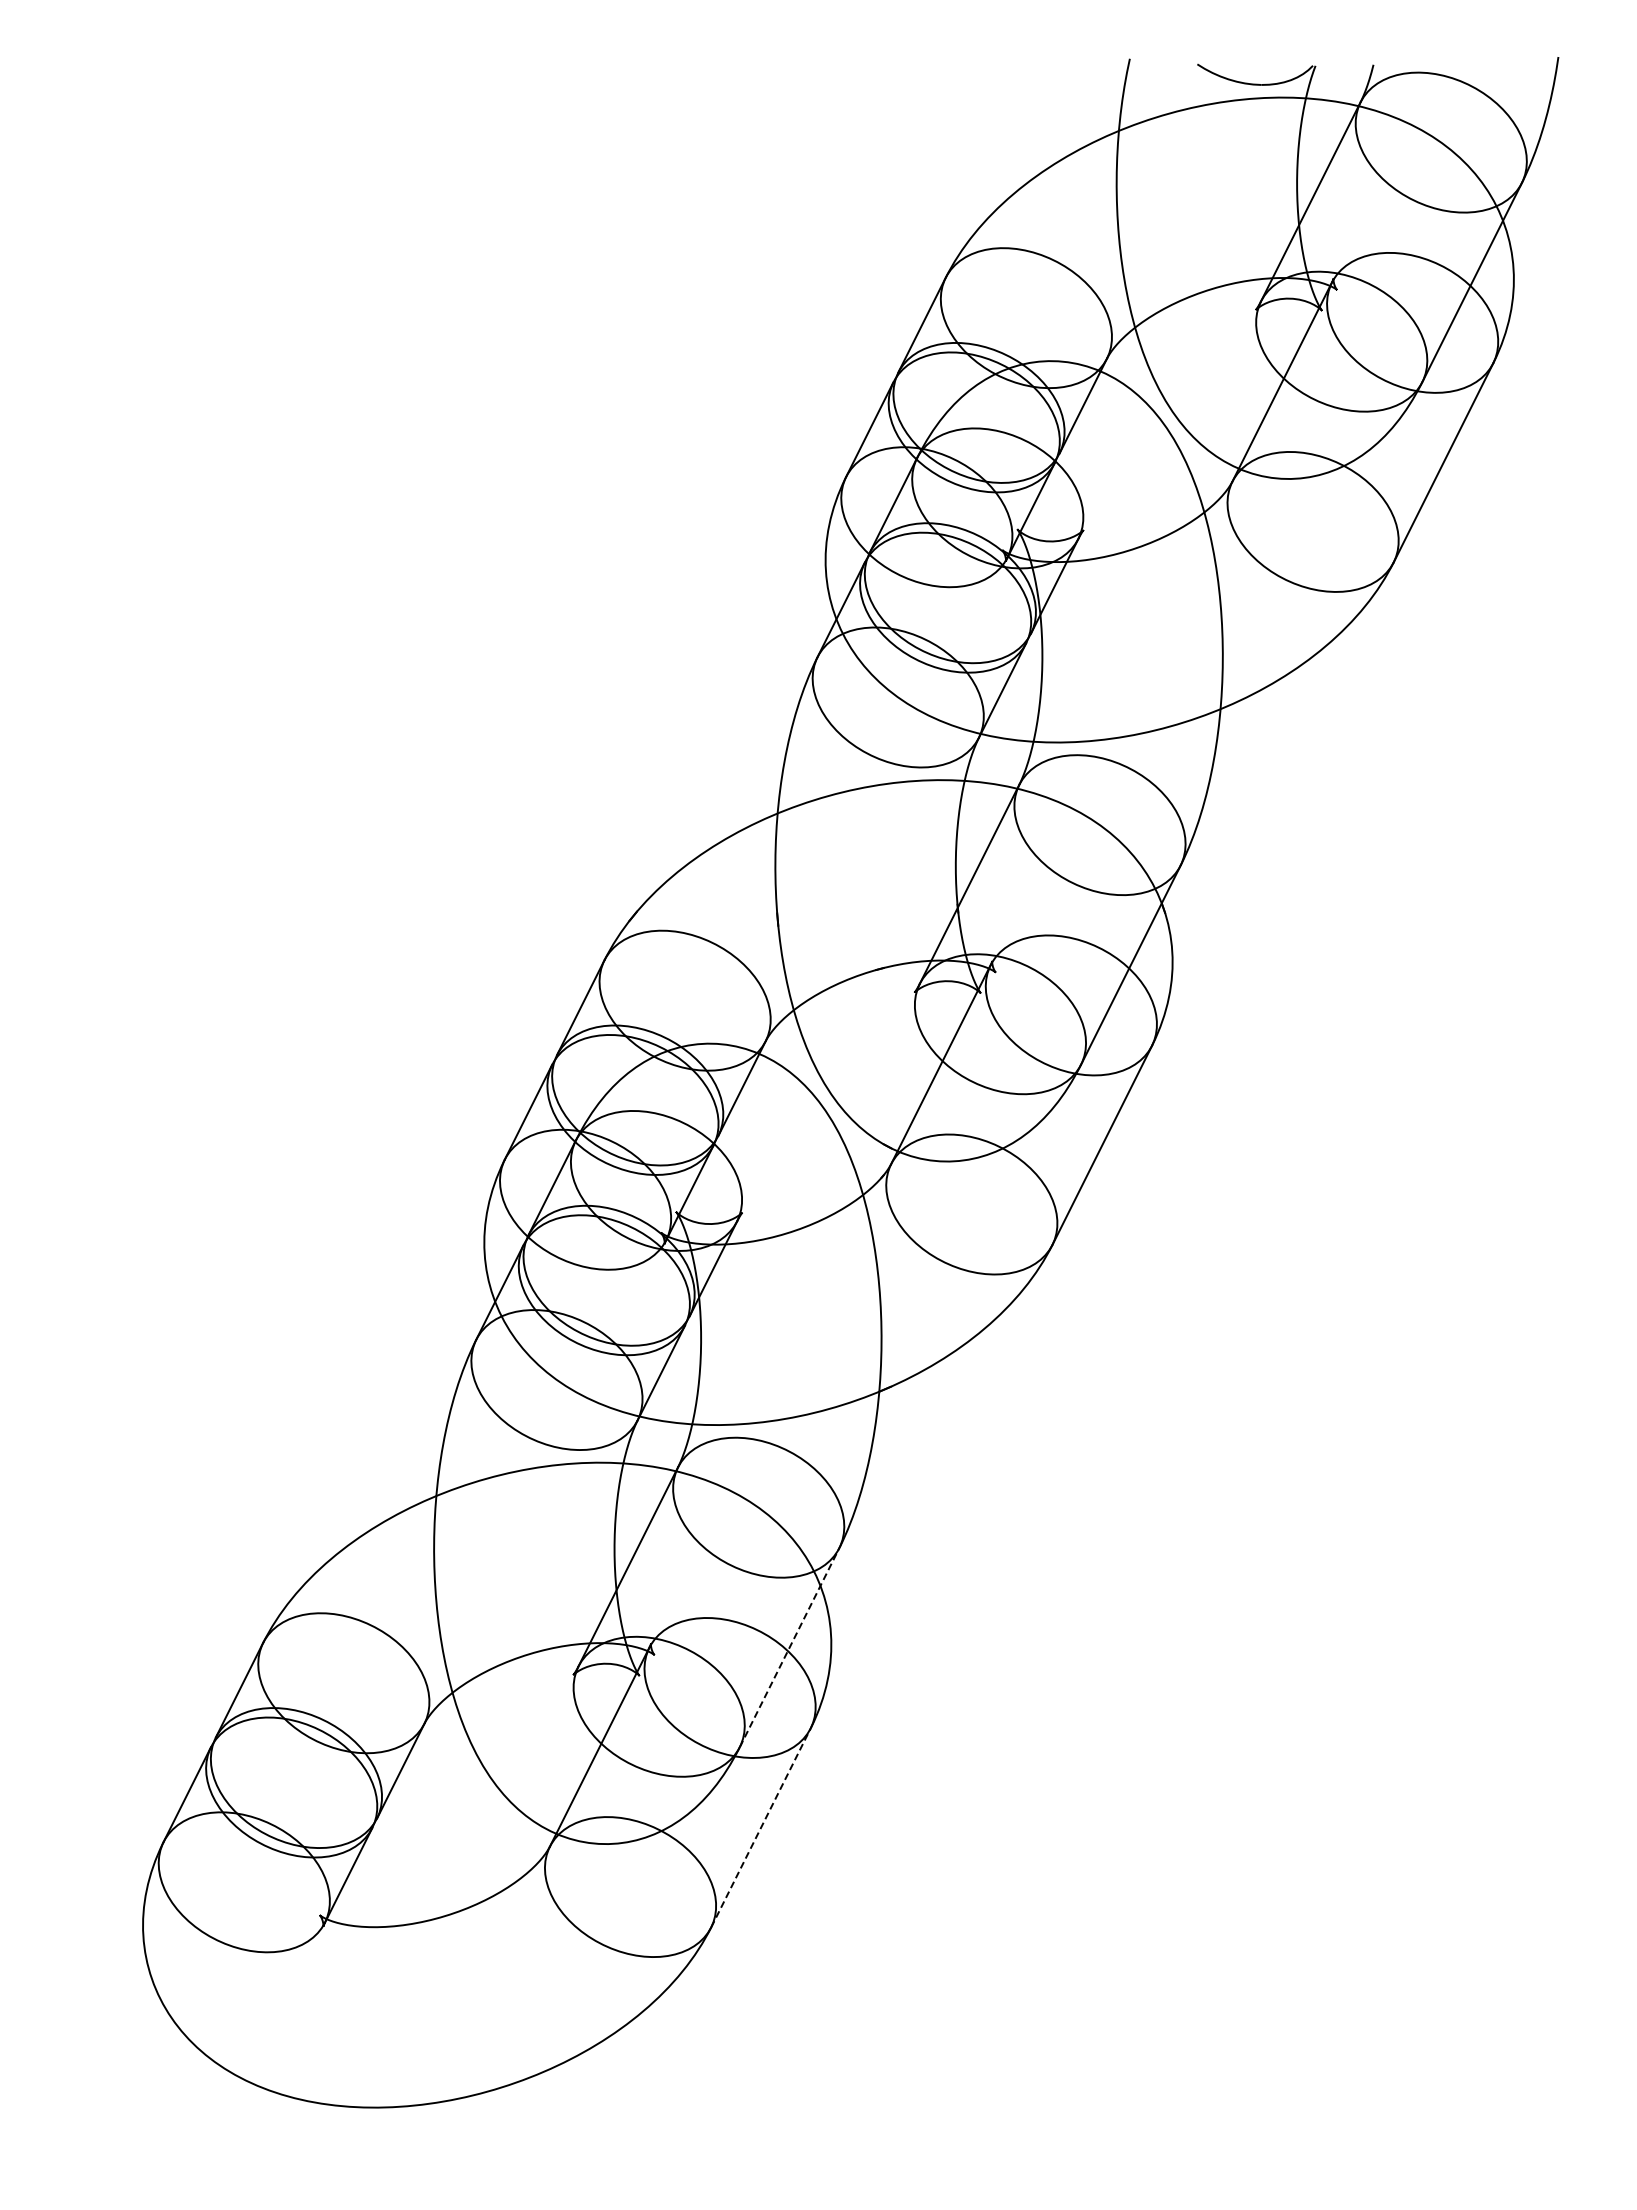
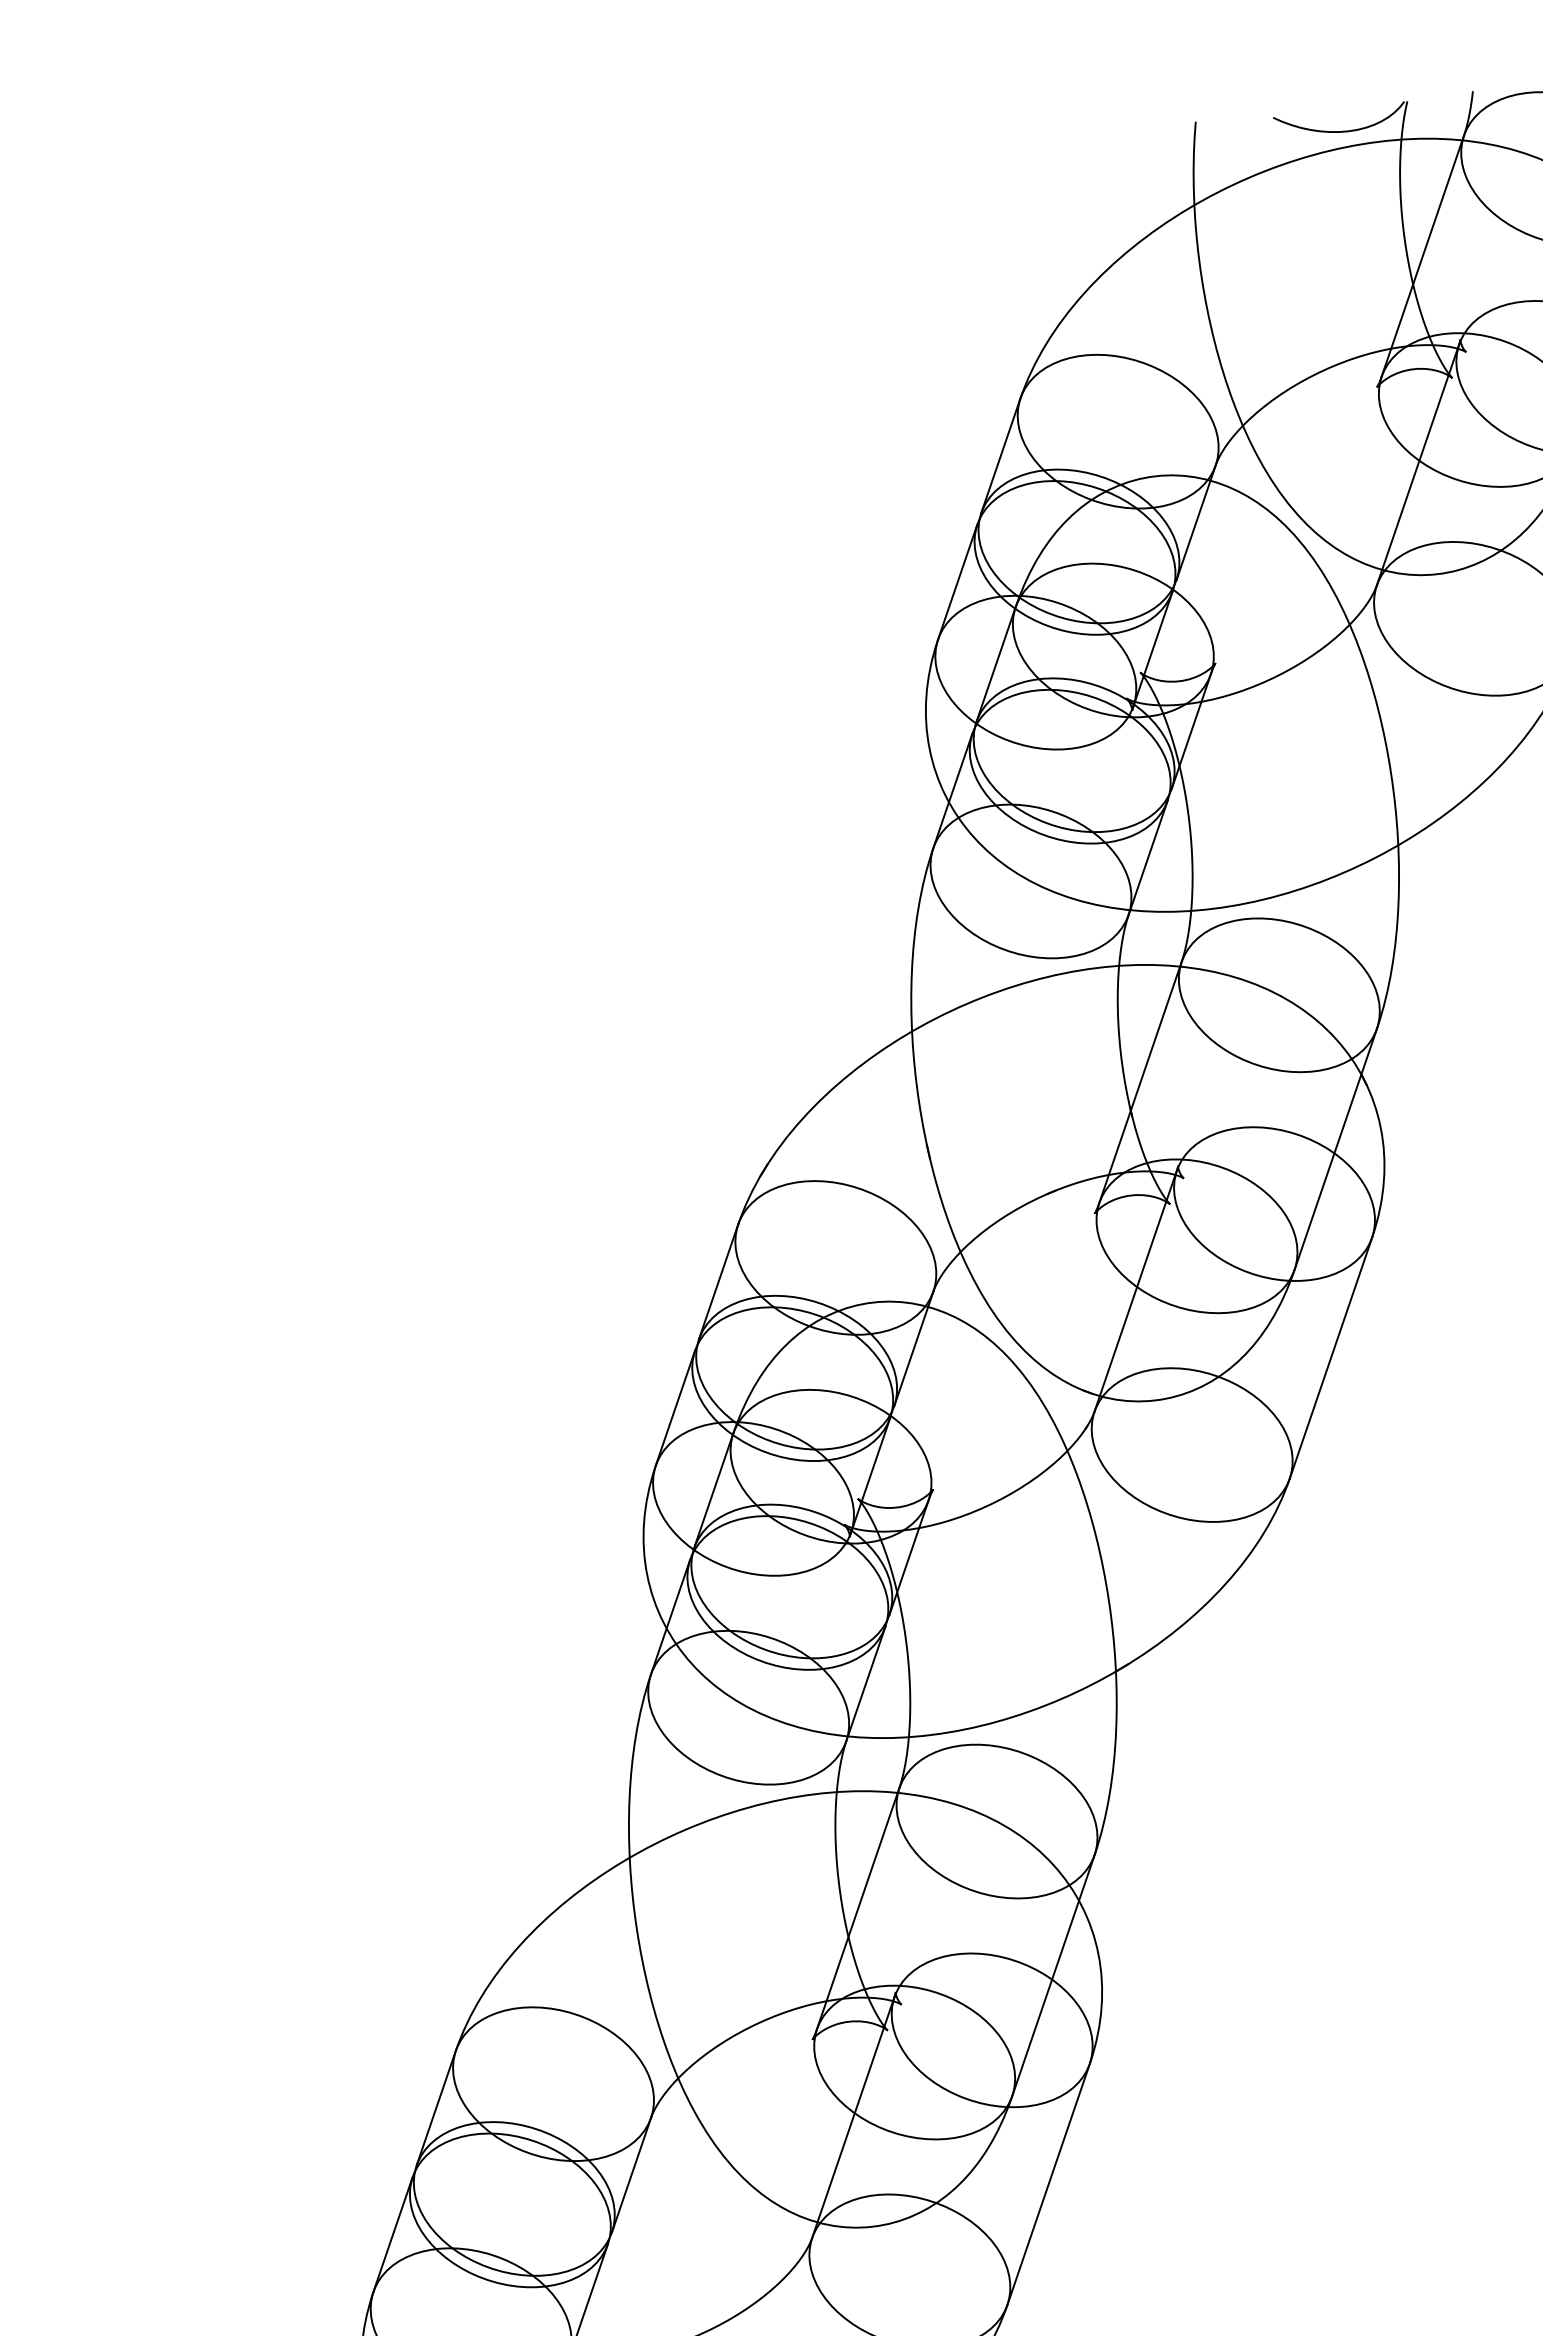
line: (789, 1647) -> (1053, 1975), dashed -> solid
line: (761, 1827) -> (1049, 2183), dashed -> solid

